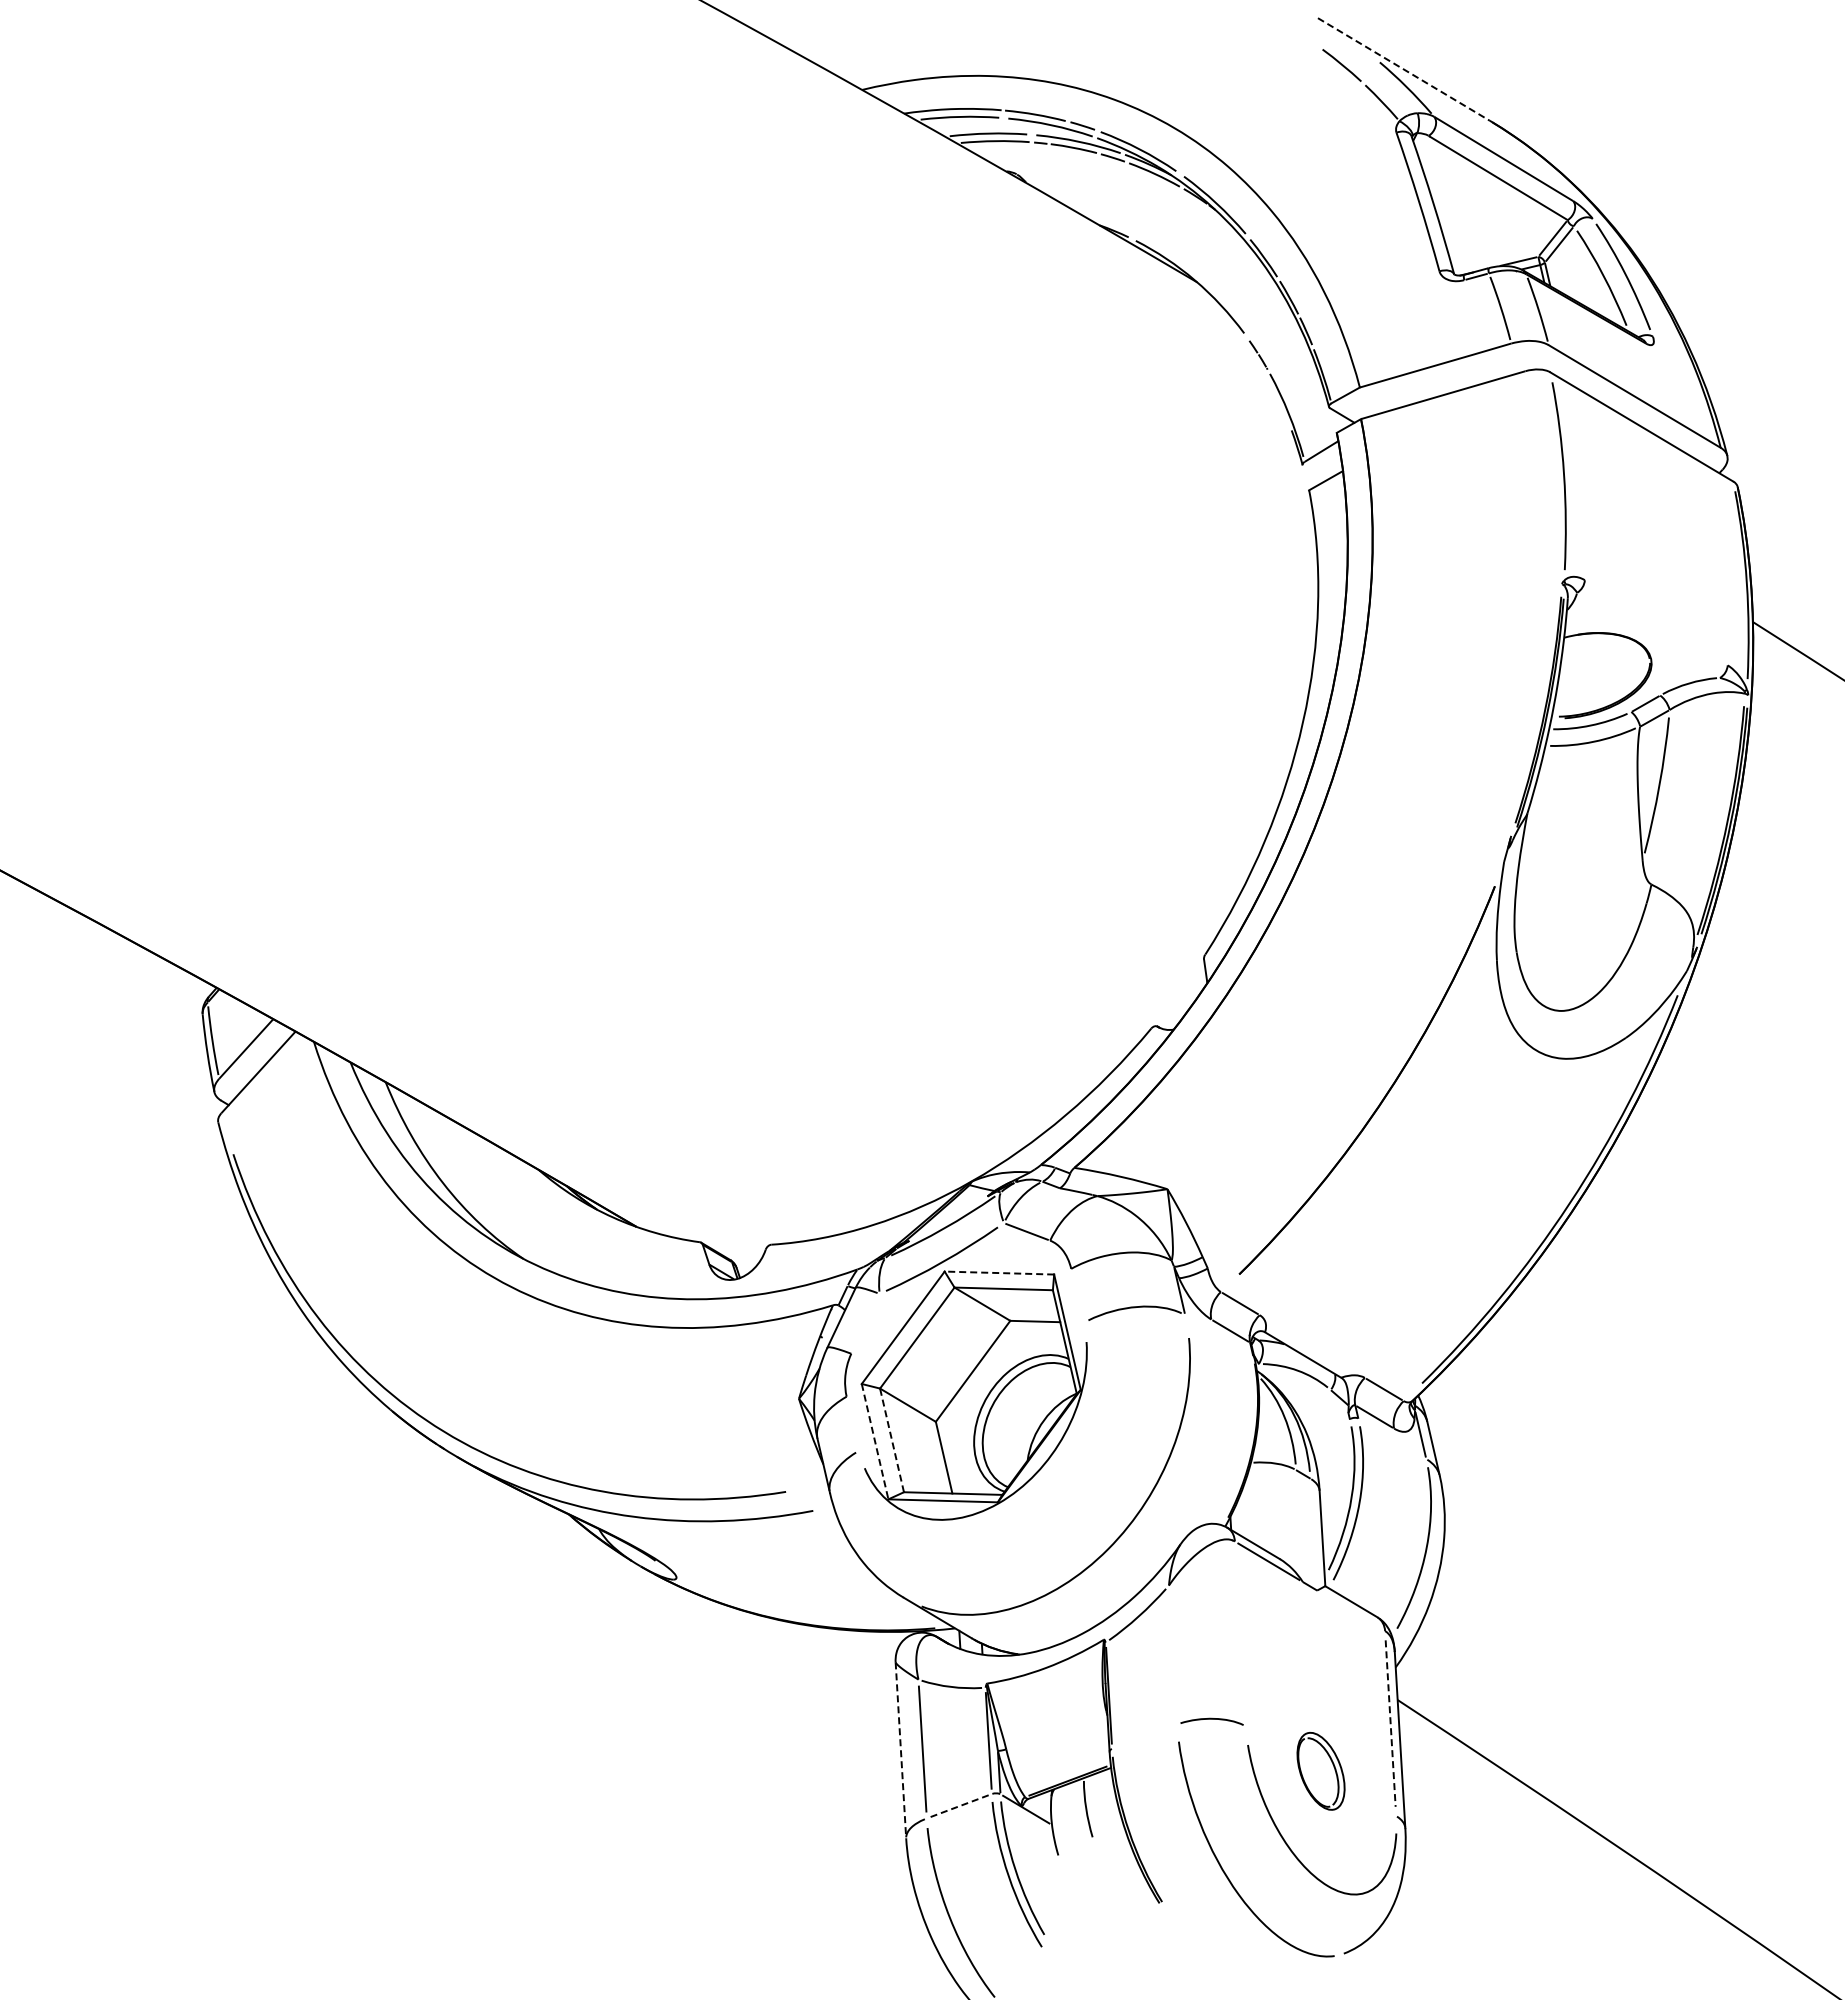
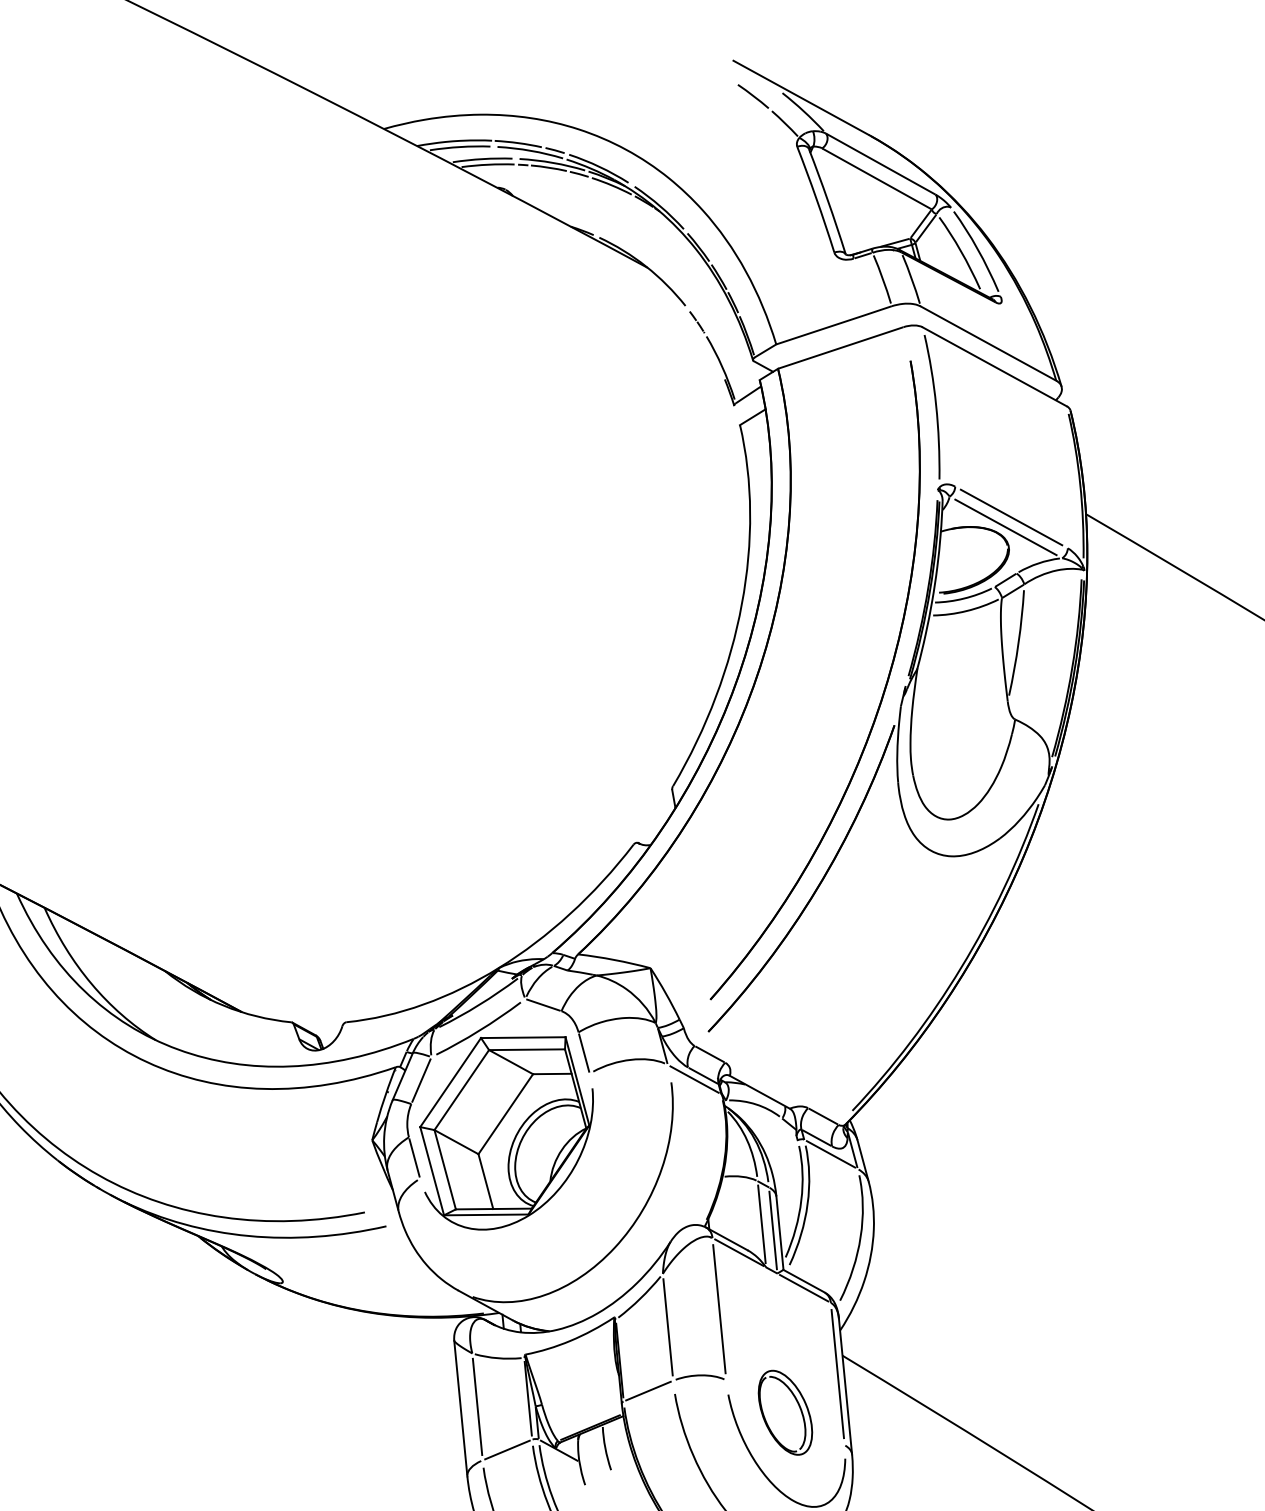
line: (1404, 69) -> (801, 97), dashed -> solid
line: (1656, 622) -> (1011, 517), added
line: (1648, 634) -> (1005, 526), added
part: (1477, 854) -> (880, 701), added
line: (999, 1273) -> (523, 1037), dashed -> solid
line: (1077, 1295) -> (584, 1052), added
line: (865, 1323) -> (421, 1080), added
line: (1218, 1335) -> (694, 1079), added
line: (852, 1423) -> (414, 1157), added
line: (1391, 1438) -> (830, 1154), added
line: (891, 1439) -> (444, 1169), dashed -> solid
line: (875, 1442) -> (432, 1171), dashed -> solid
line: (1299, 1525) -> (761, 1223), added
line: (1313, 1534) -> (772, 1230), added
line: (1350, 1610) -> (803, 1287), added
line: (1240, 1633) -> (719, 1308), added
line: (1172, 1654) -> (667, 1326), added
line: (1390, 1724) -> (837, 1374), dashed -> solid
line: (1144, 1736) -> (648, 1390), added
line: (900, 1750) -> (460, 1408), dashed -> solid
part: (1320, 1771) -> (785, 1412), size x1.43
line: (958, 1806) -> (506, 1450), dashed -> solid

